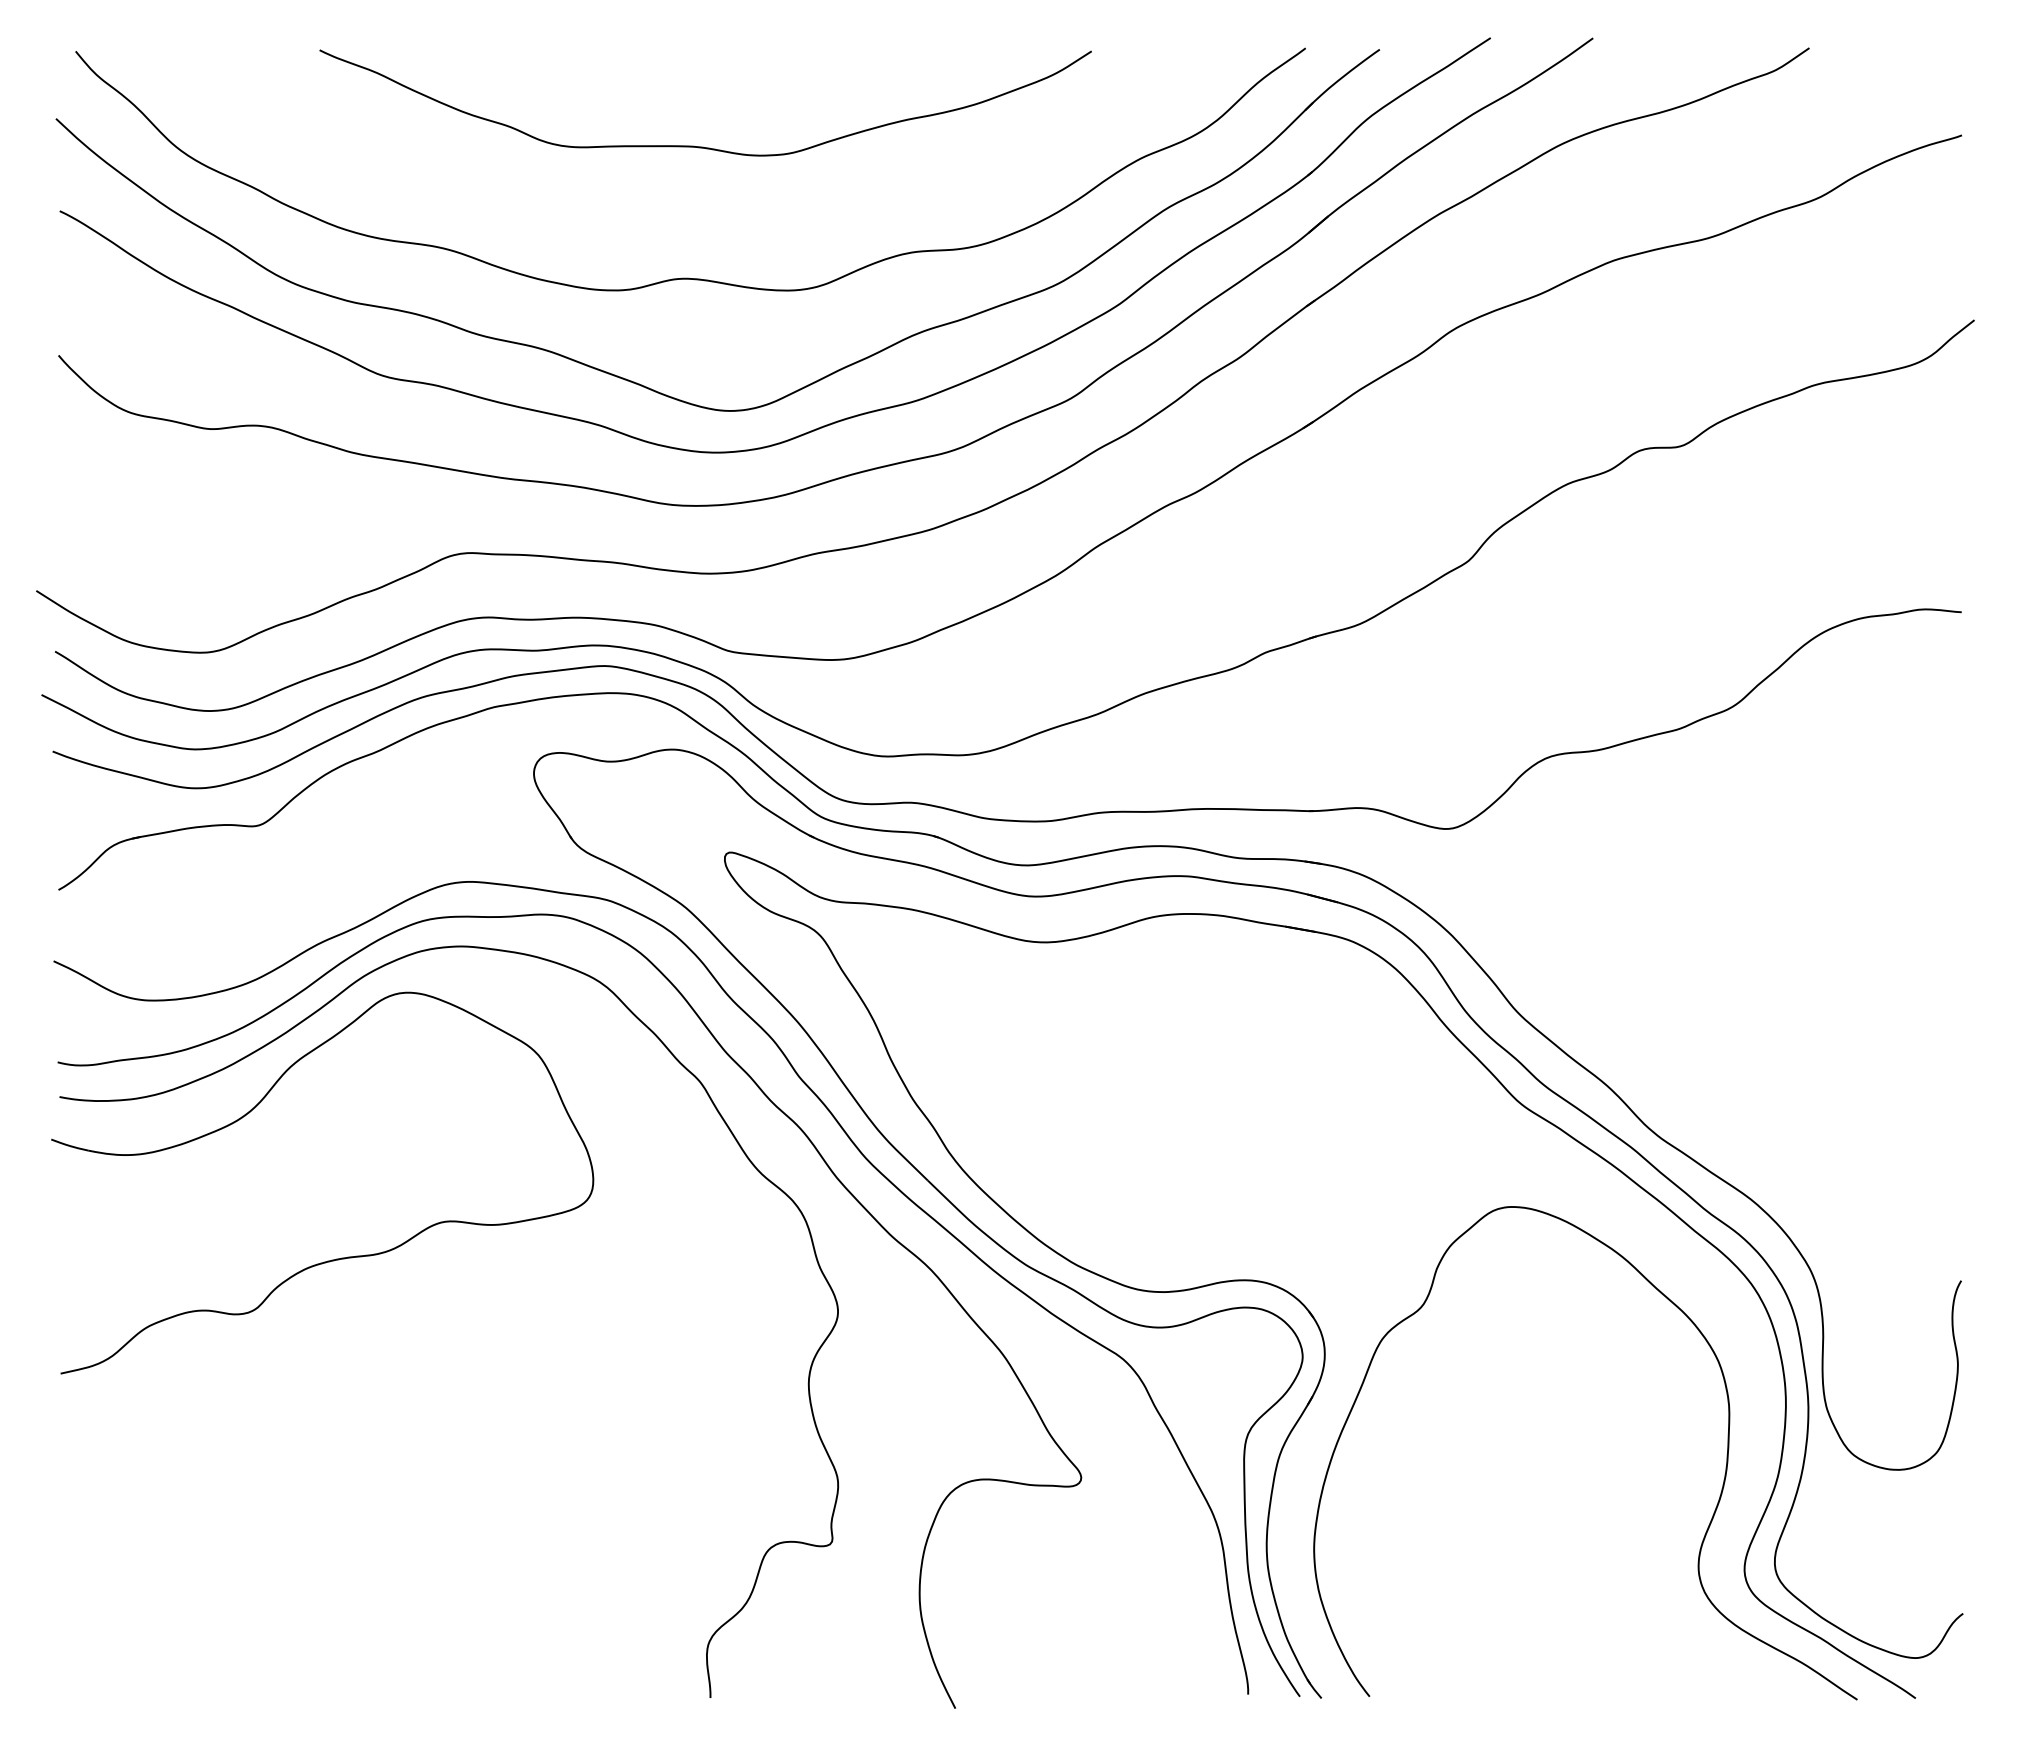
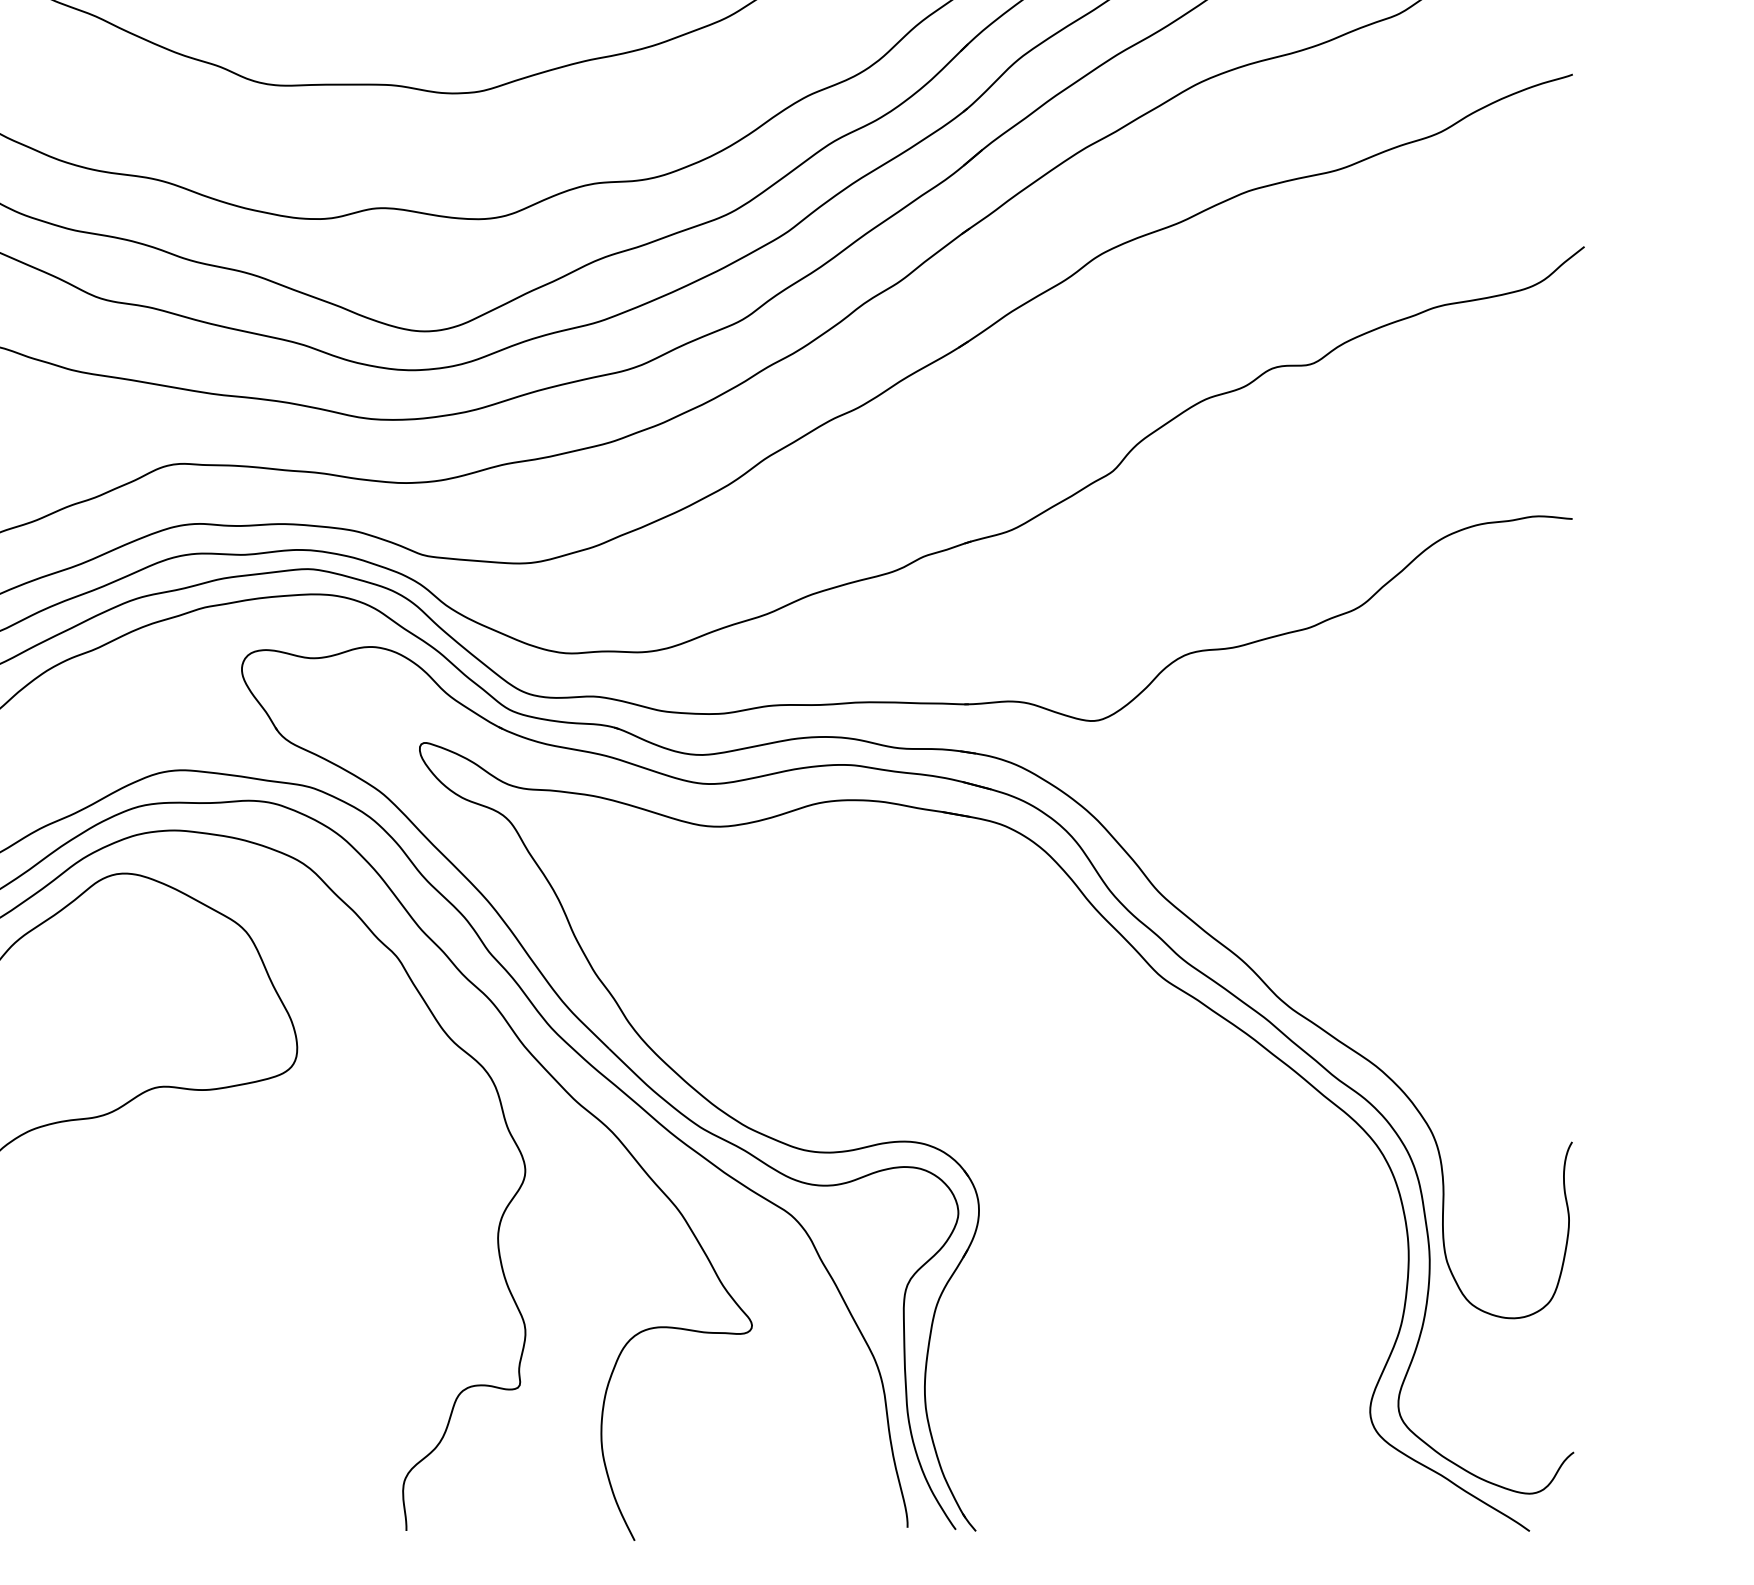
curve: (1723, 1479) -> (1350, 1327), removed

